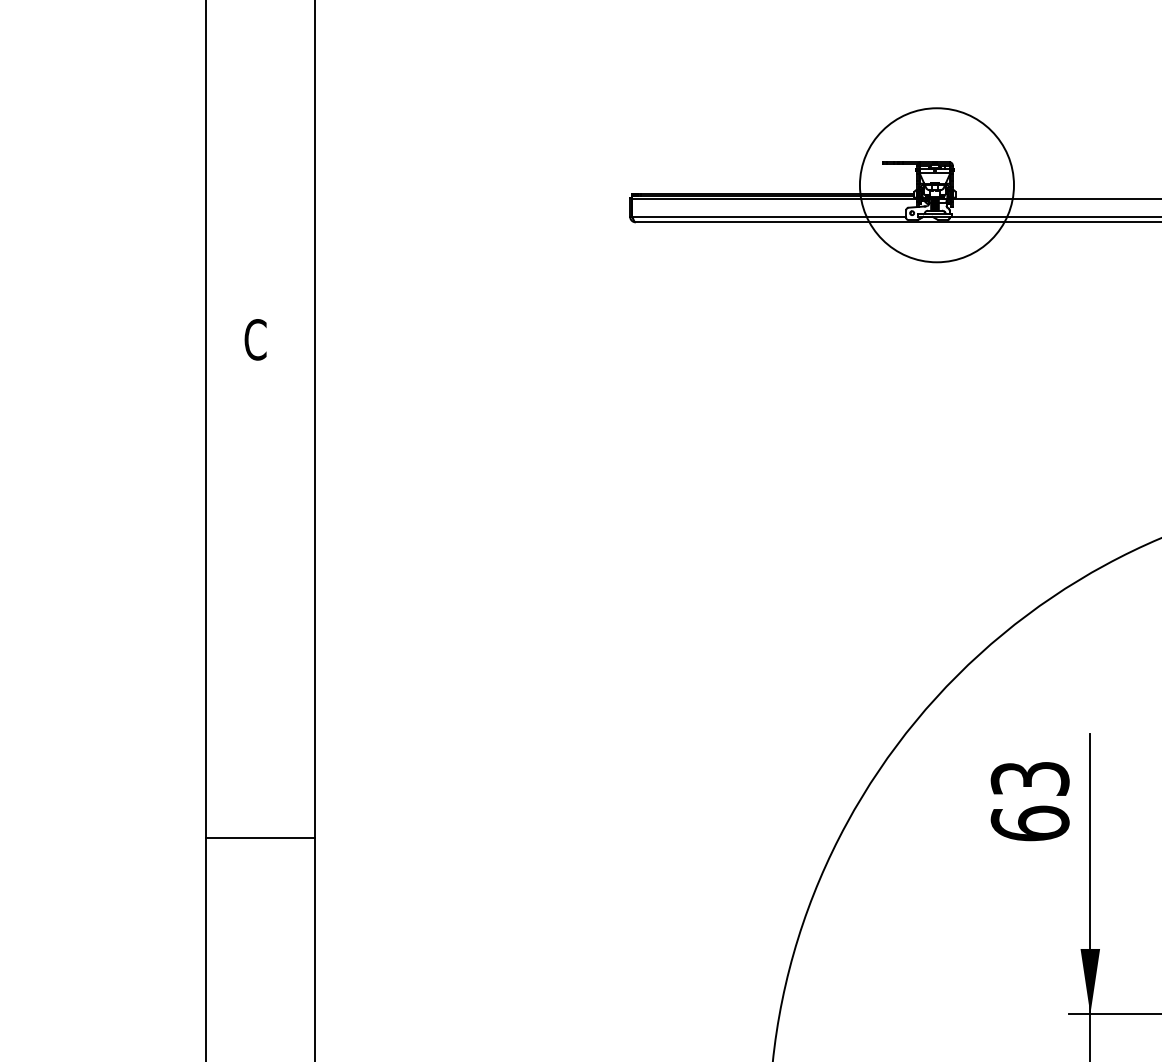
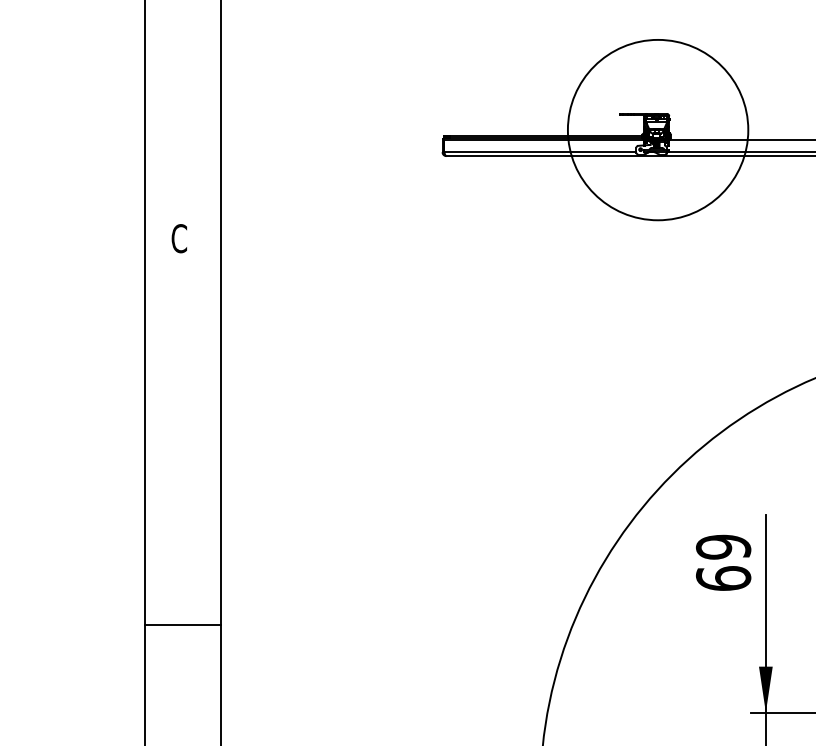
circle: (936, 184) -> (657, 129), size x1.67
text: (1029, 778) -> (723, 546), 63 -> 69
line: (260, 838) -> (182, 624), moved

